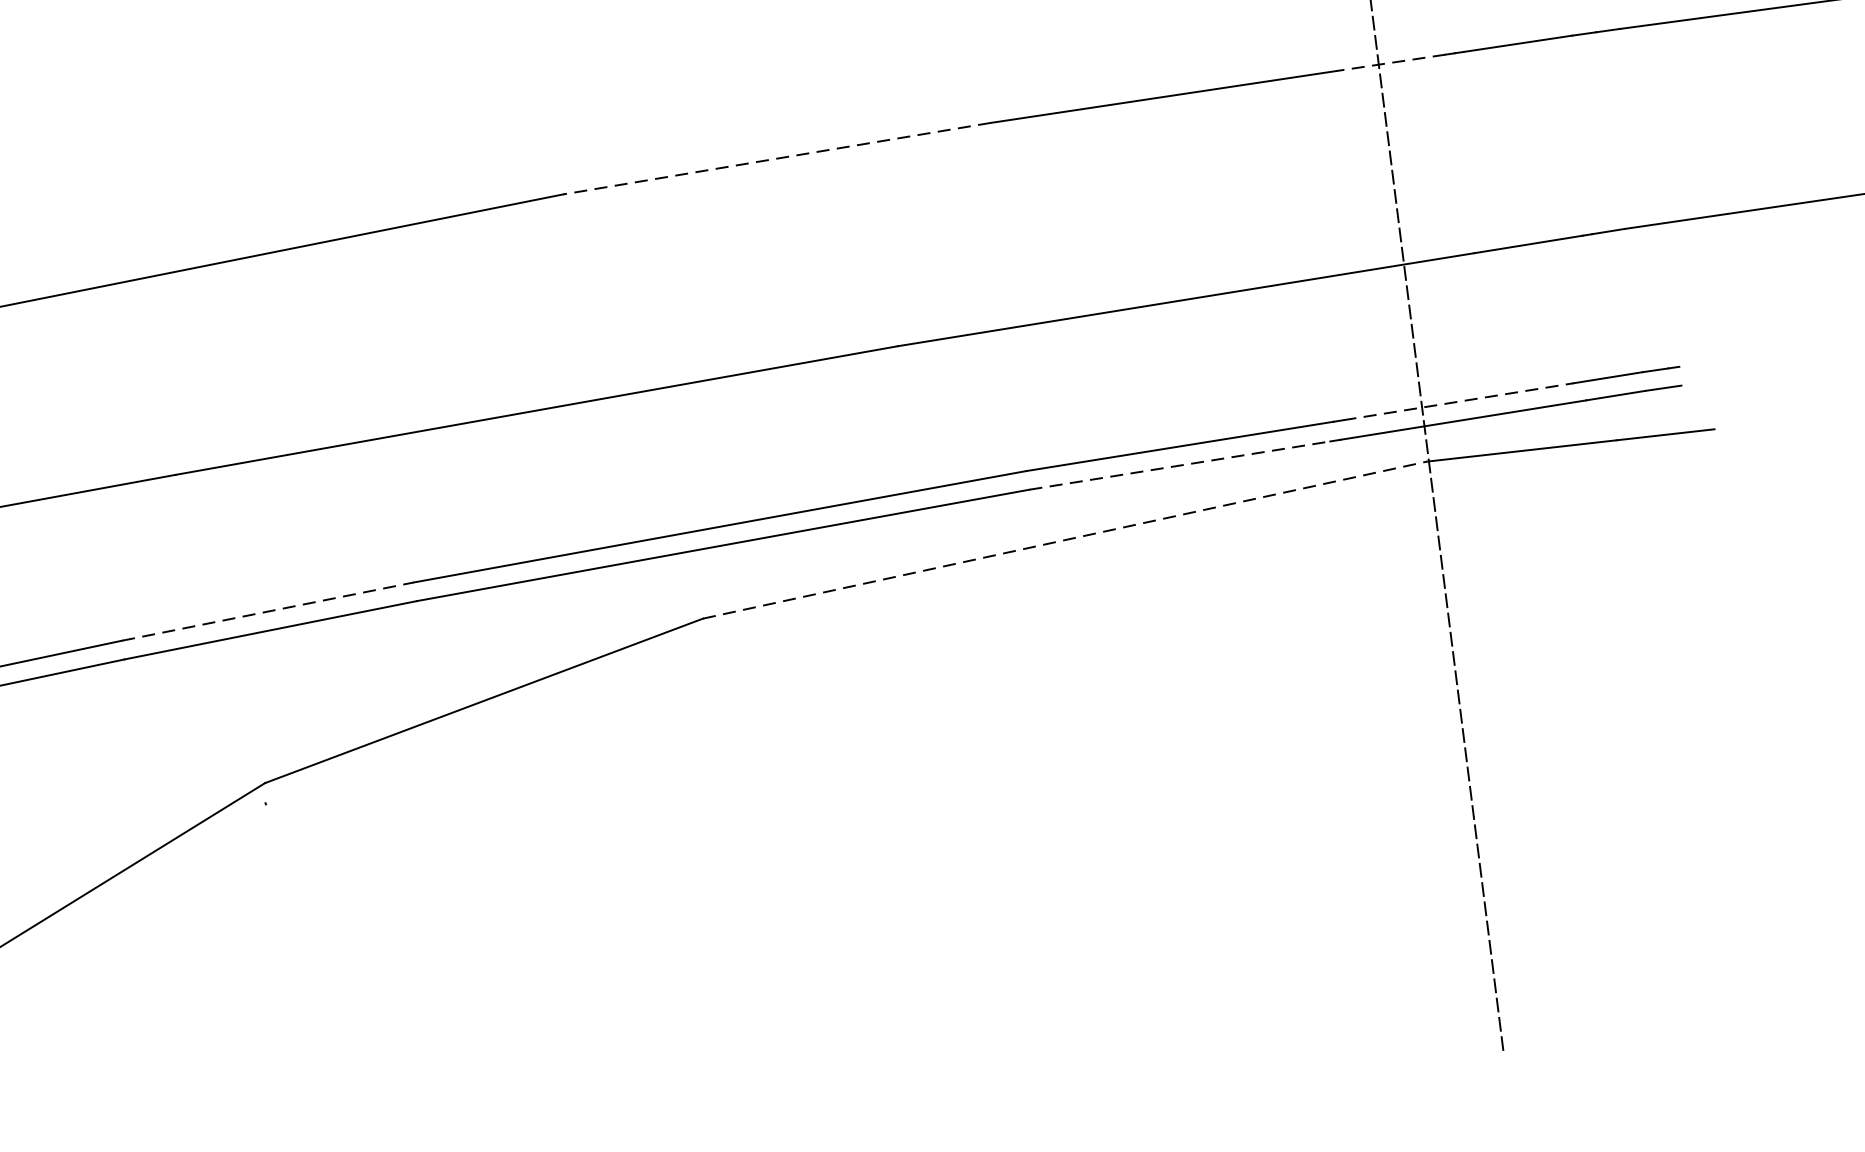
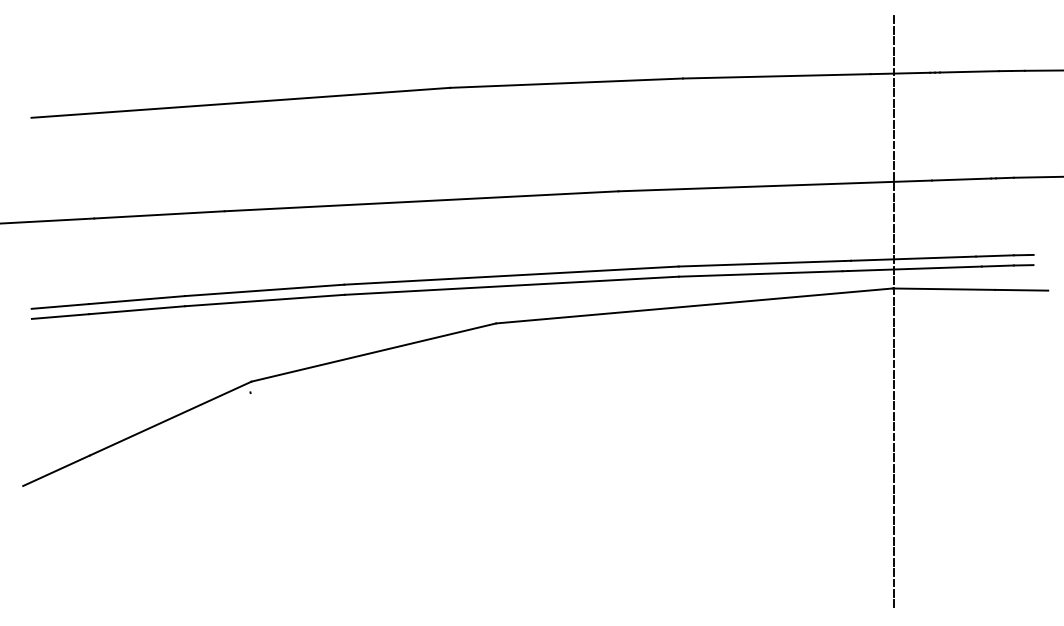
line: (1391, 62) -> (900, 73), dashed -> solid
line: (776, 159) -> (566, 83), dashed -> solid
line: (1458, 401) -> (913, 258), dashed -> solid
line: (1179, 464) -> (760, 273), dashed -> solid
line: (1065, 539) -> (694, 305), dashed -> solid
line: (267, 611) -> (264, 290), dashed -> solid

